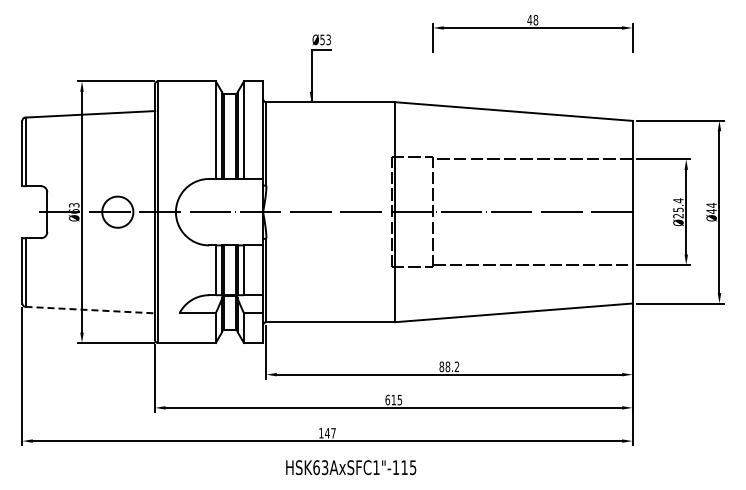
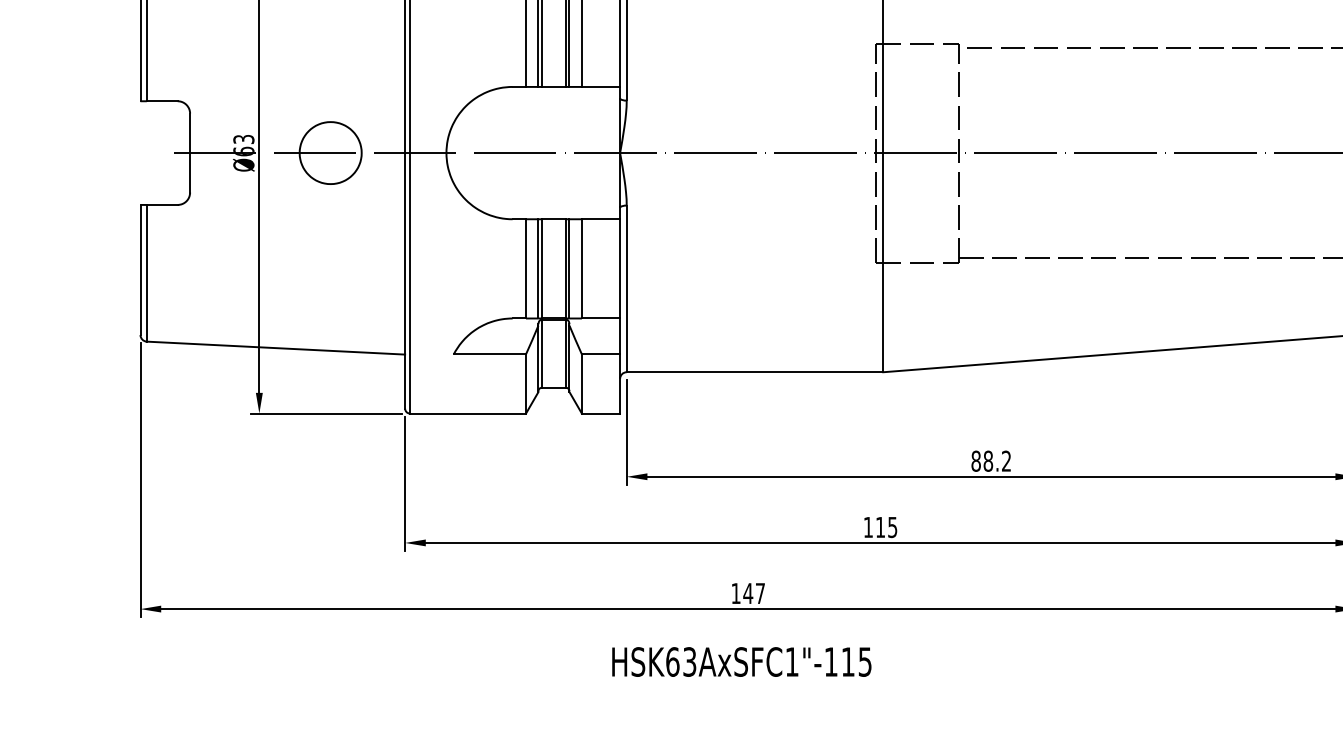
line: (90, 310) -> (276, 348), dashed -> solid
text: (387, 399) -> (867, 526), 615 -> 115
text: (351, 467) -> (742, 661), moved

